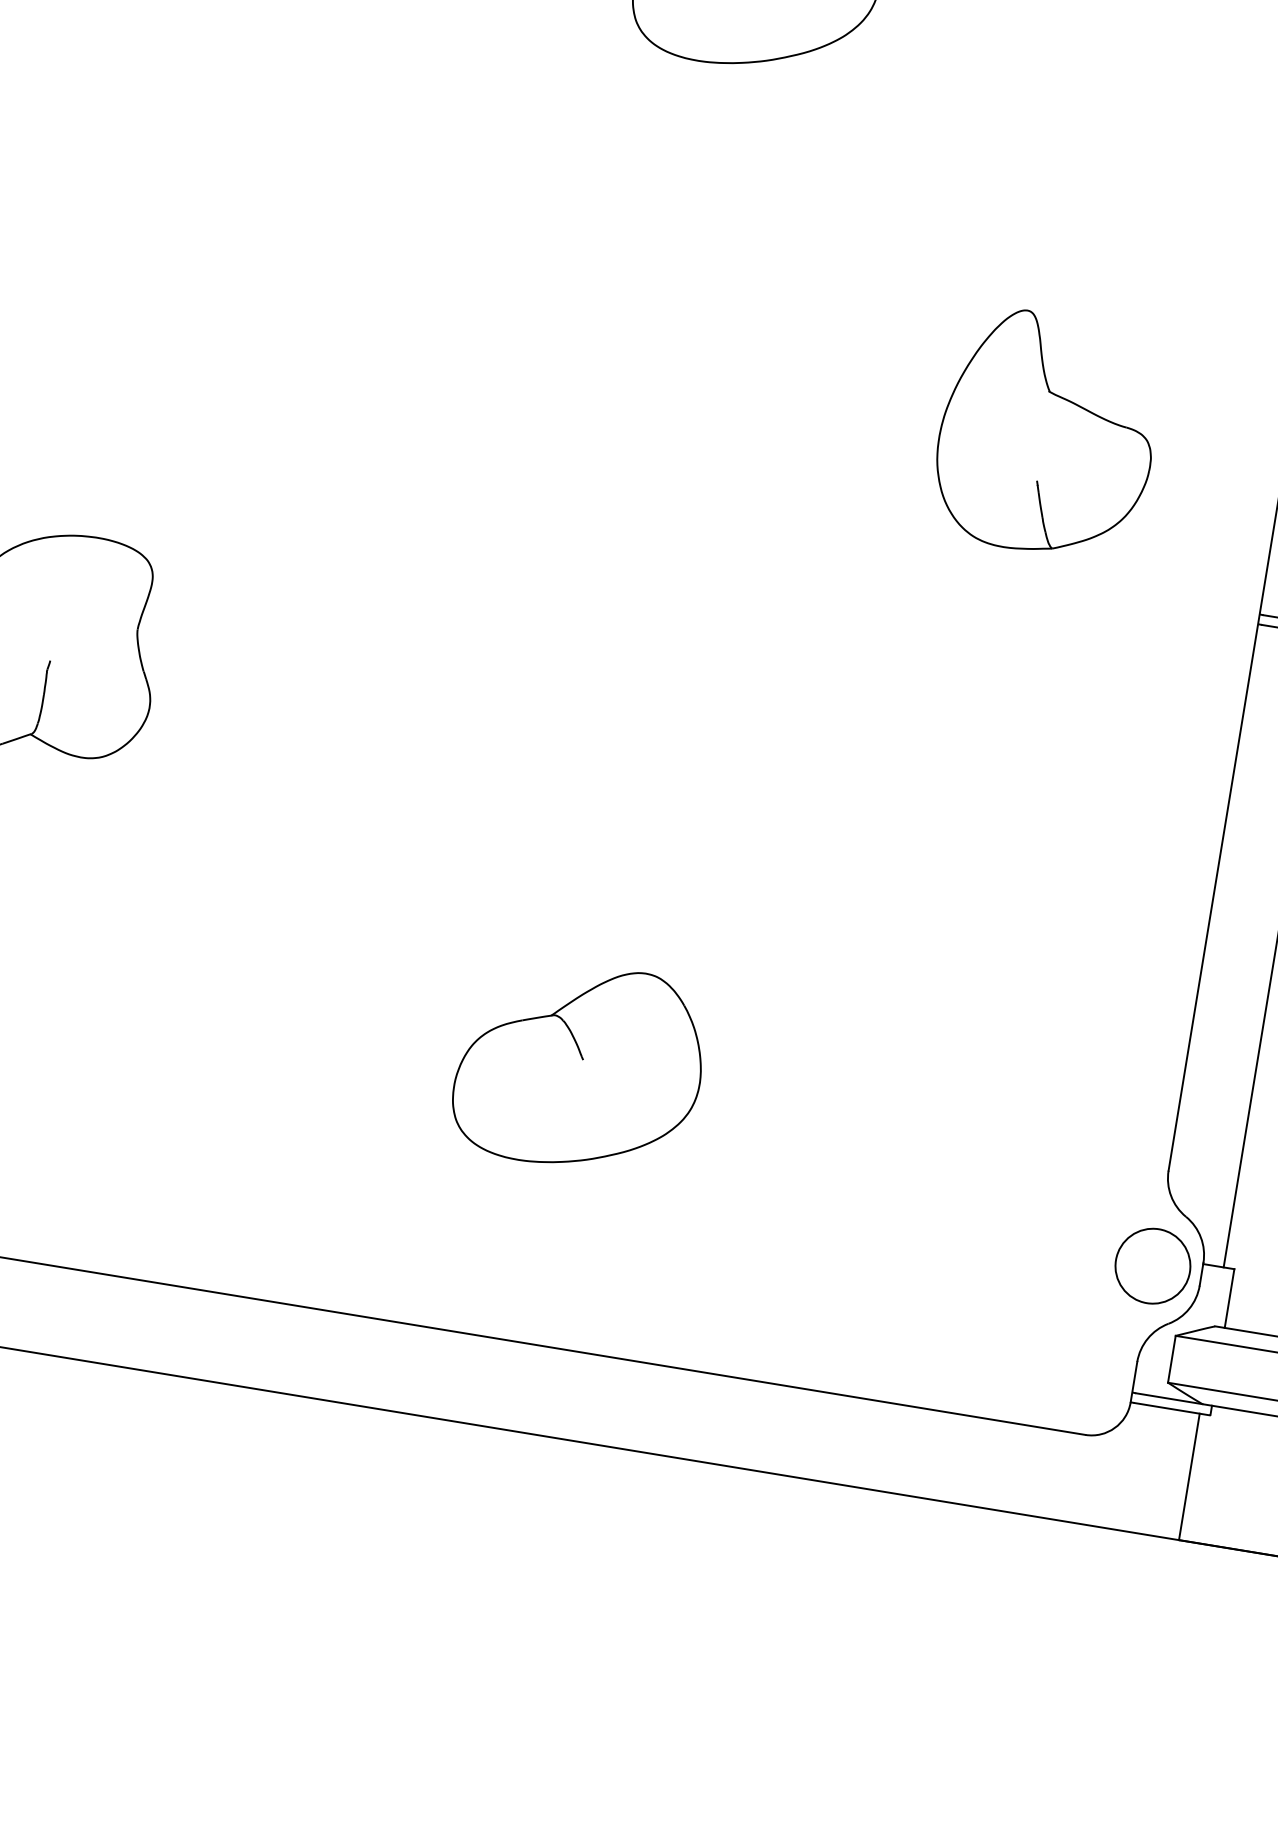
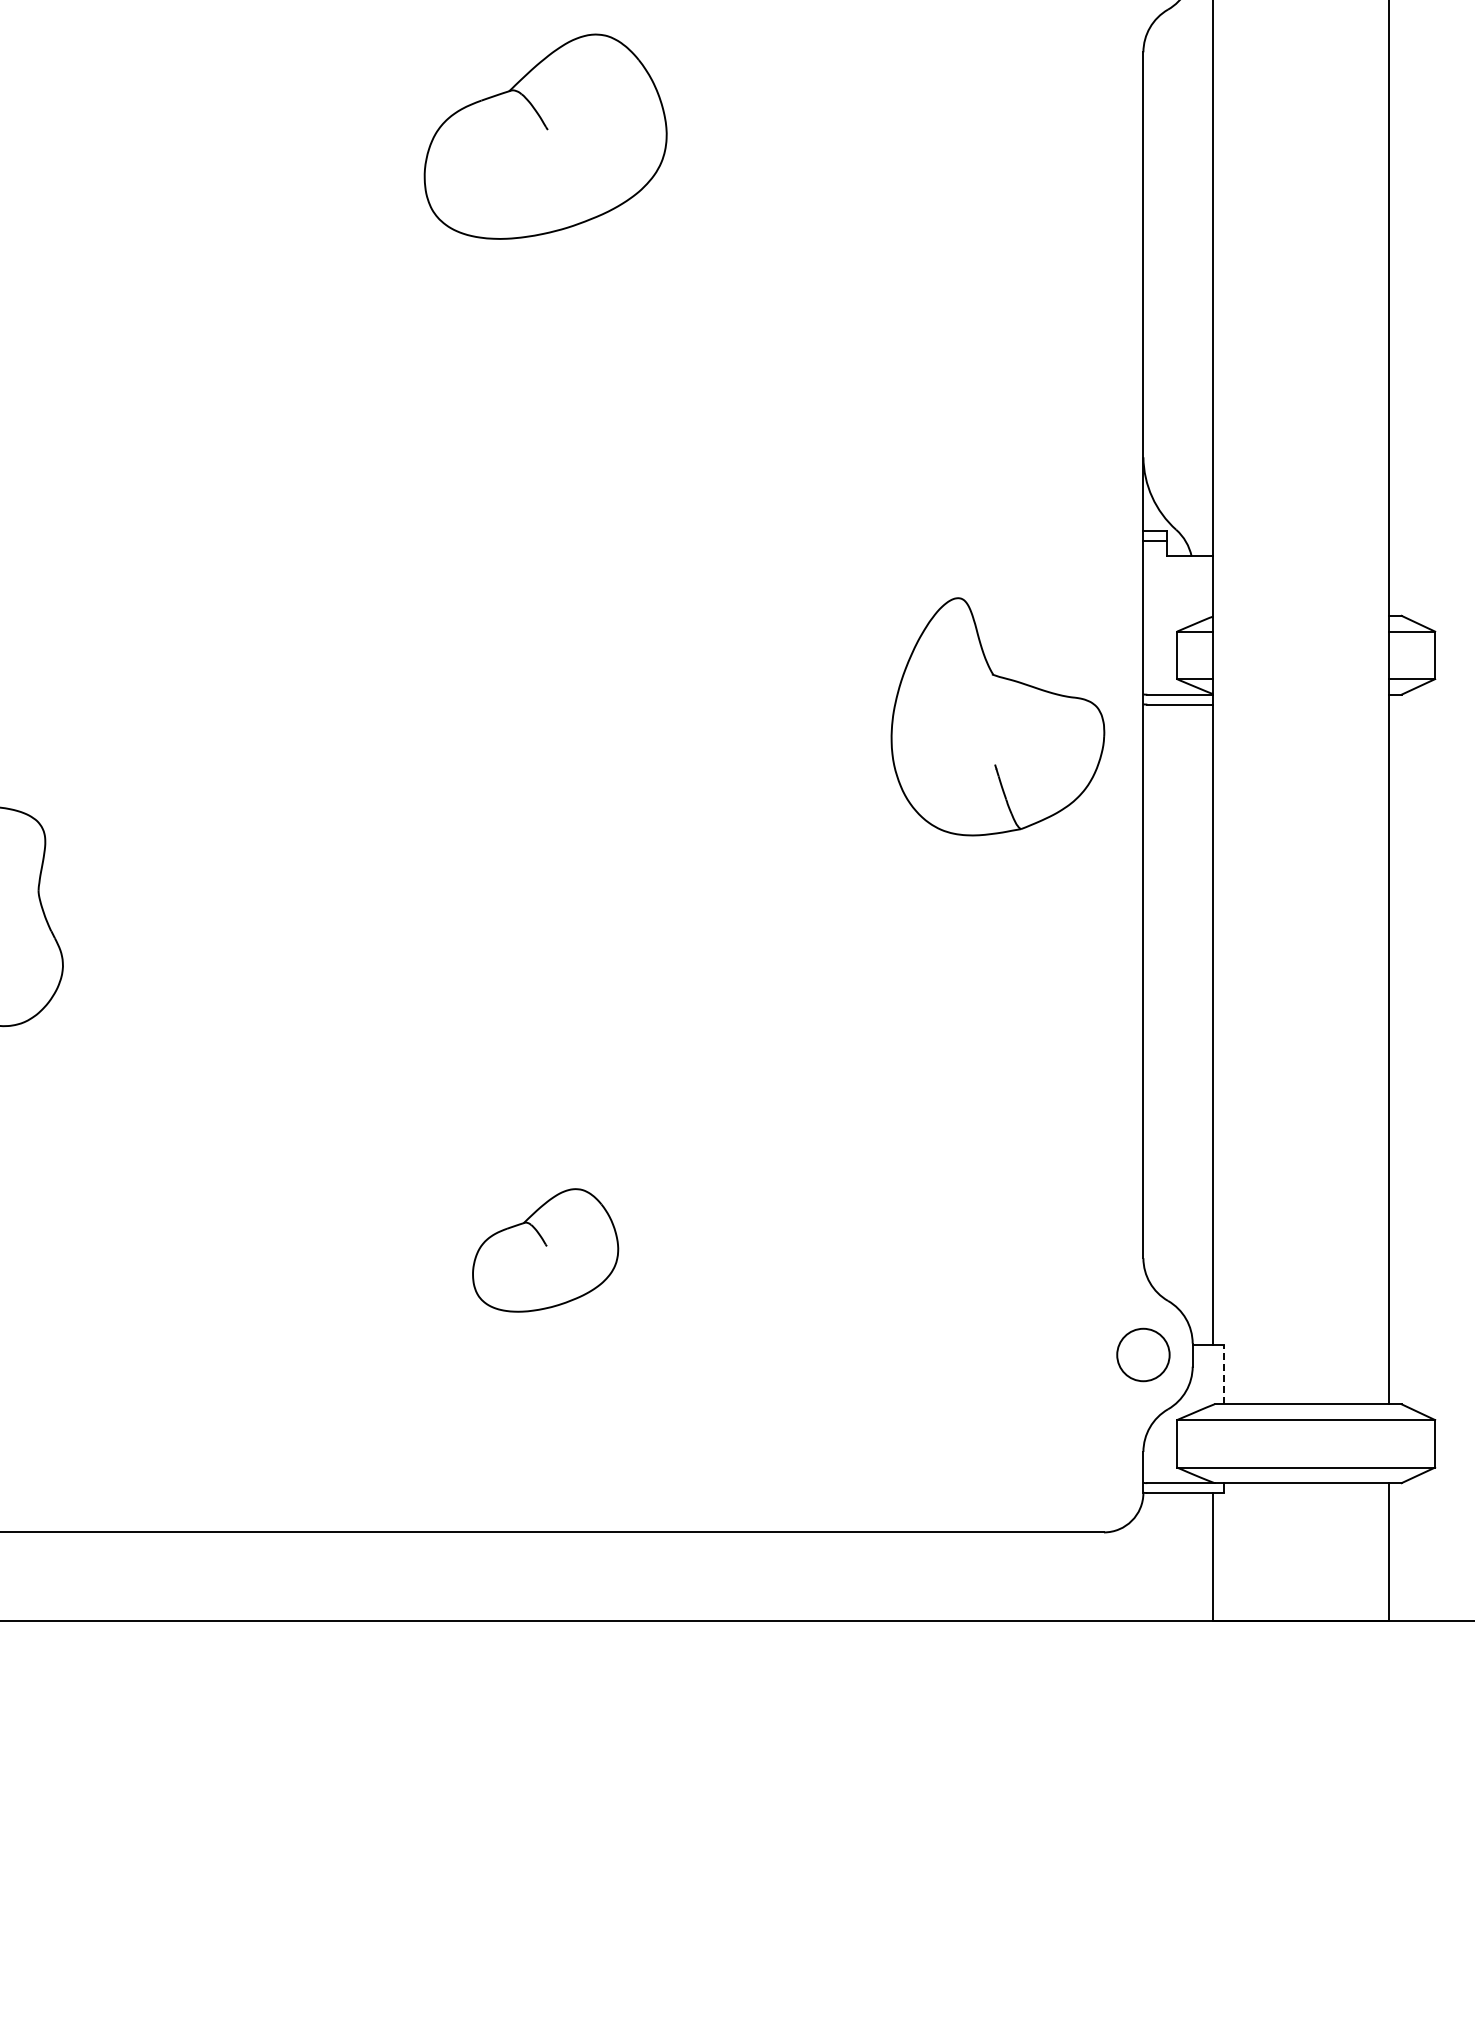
part: (1047, 433) -> (997, 716), moved
part: (579, 1066) -> (545, 1250), size x0.6
circle: (1153, 1265) -> (1143, 1354), size x0.7
line: (1229, 1298) -> (1224, 1374), solid -> dashed

